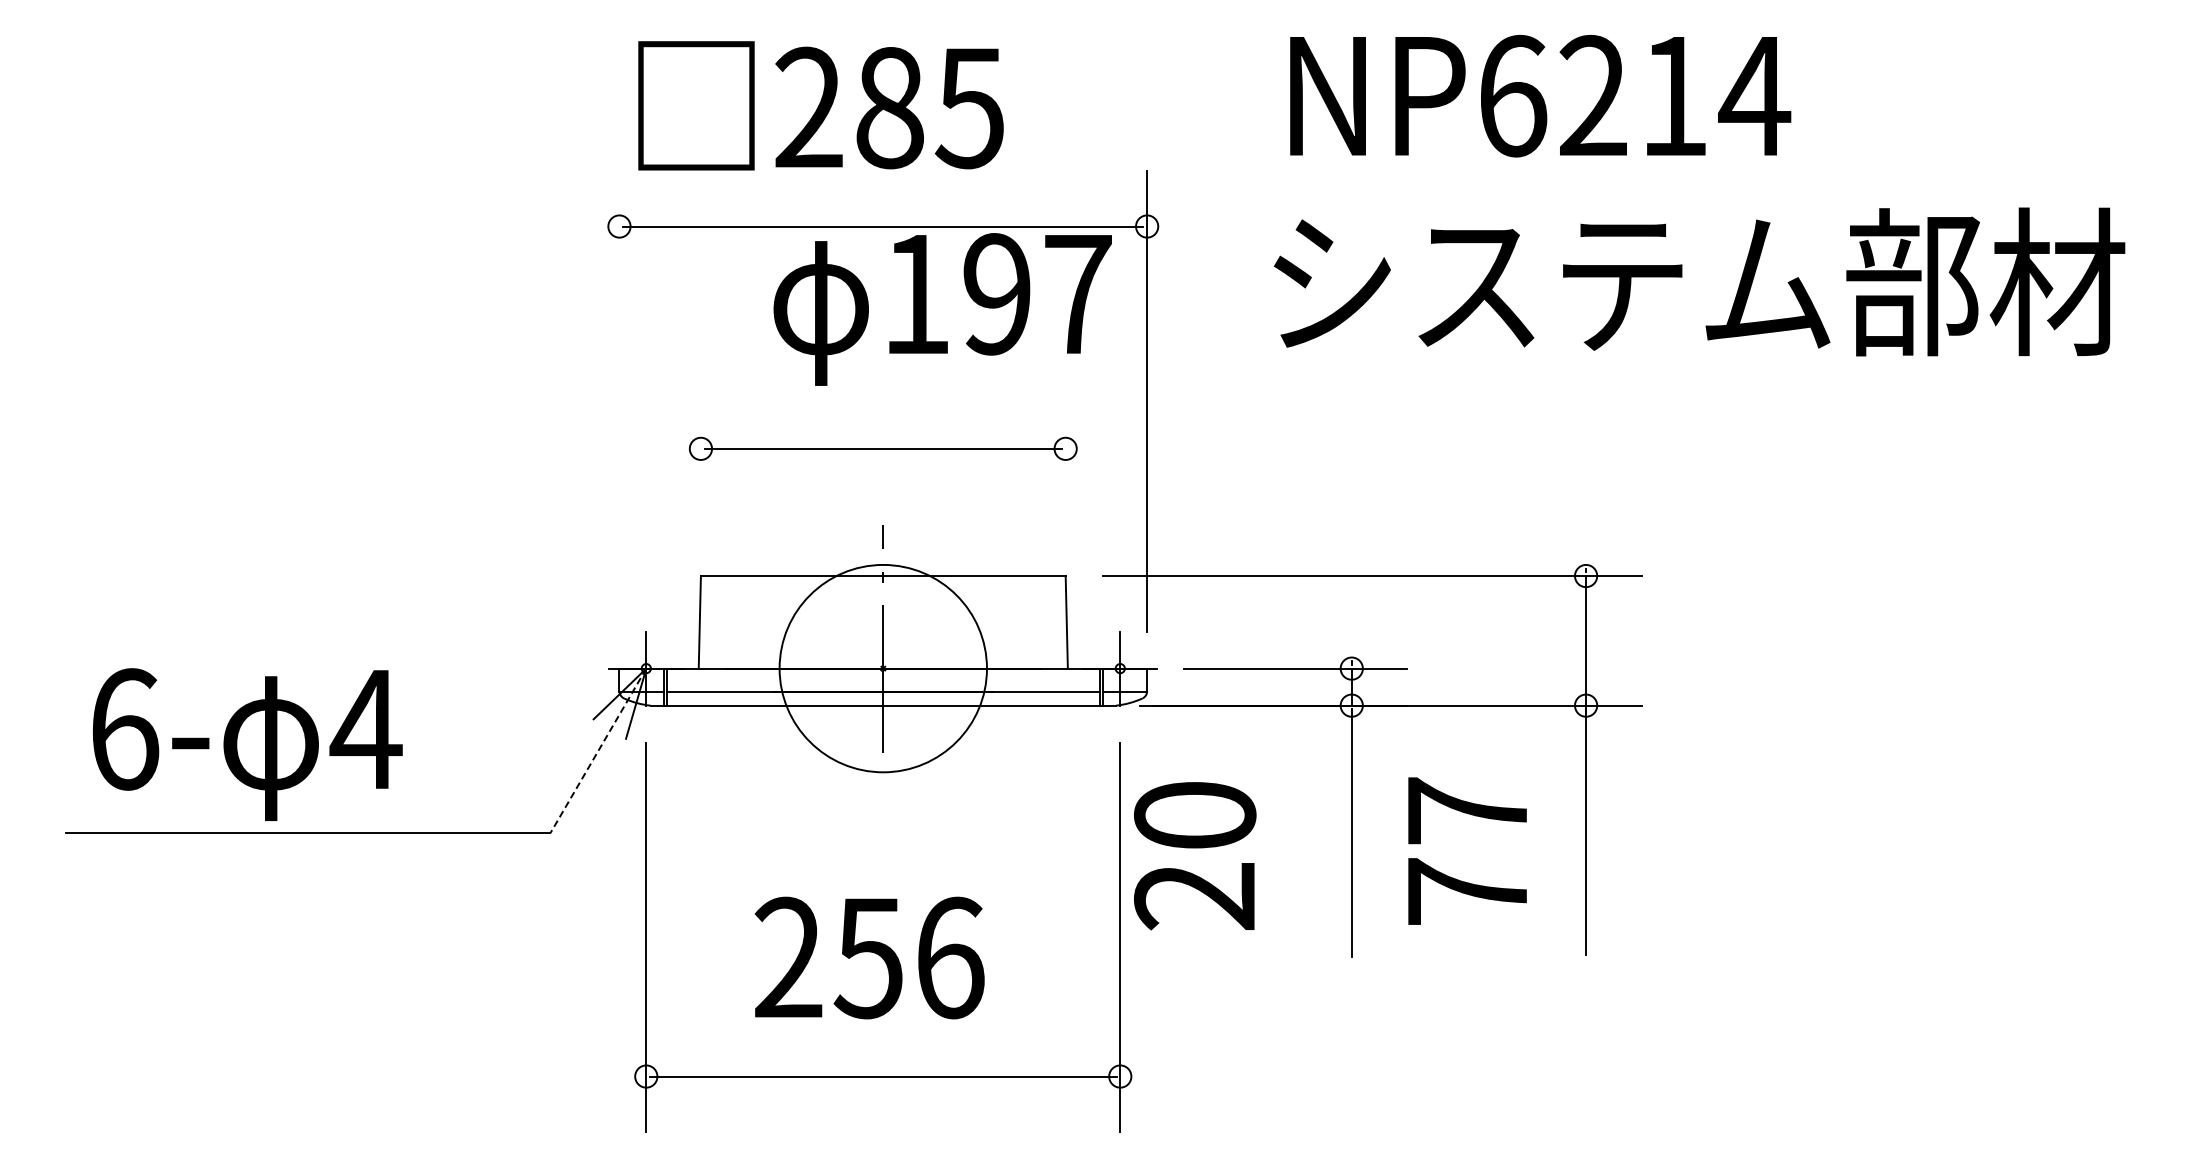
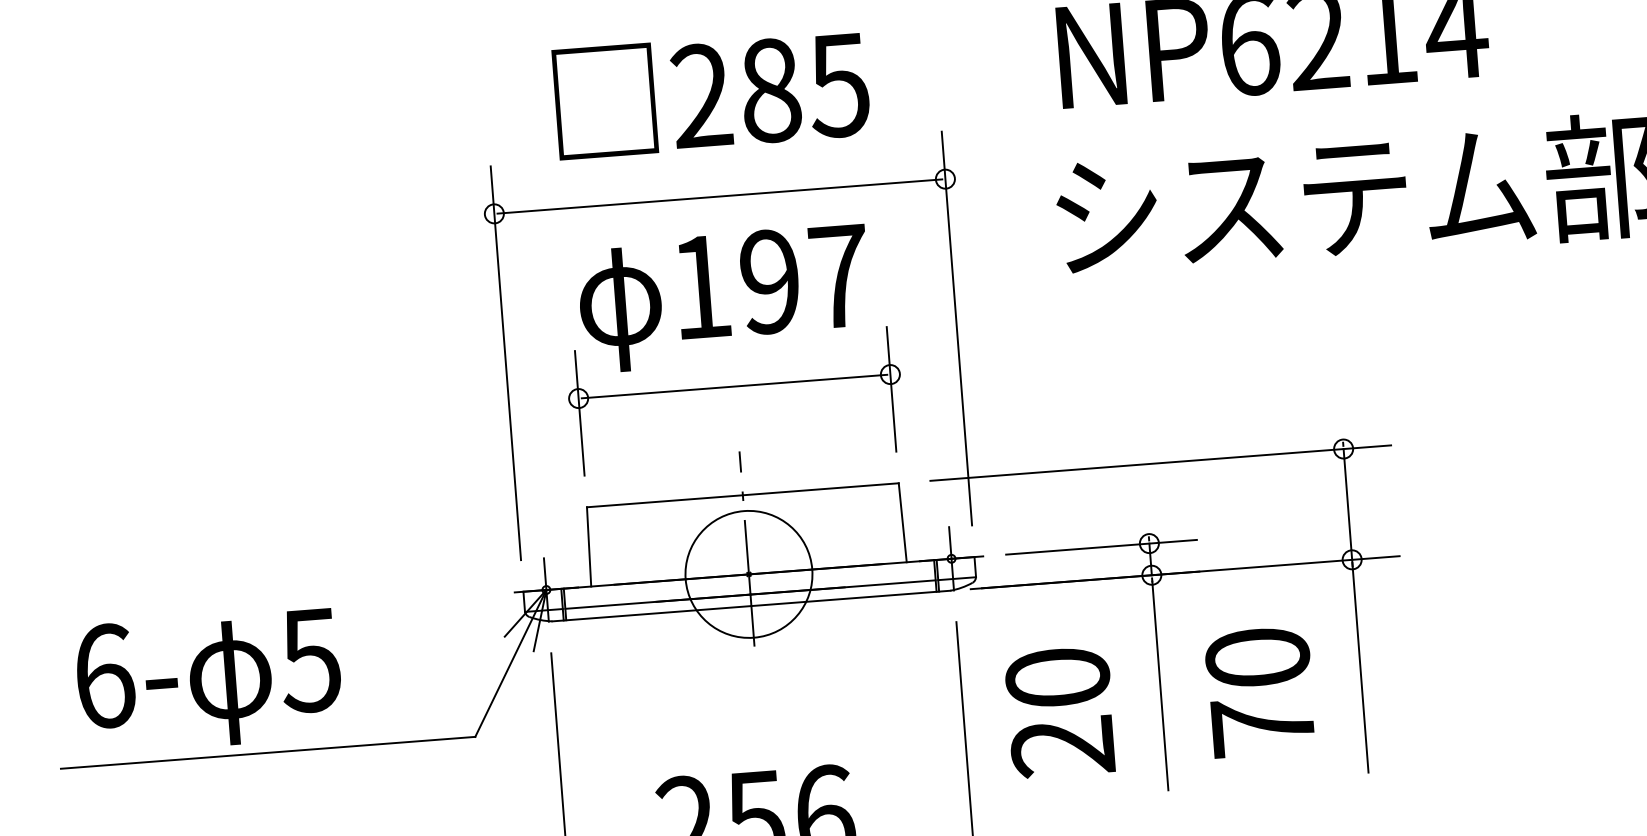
text: (820, 105) -> (711, 93), moved
text: (942, 309) -> (724, 298), moved
line: (619, 400) -> (505, 362), added
line: (700, 466) -> (579, 413), added
line: (1065, 466) -> (891, 389), added
circle: (883, 668) -> (749, 574), size x0.71
text: (365, 730) -> (310, 661), 4 -> 5
line: (598, 751) -> (510, 663), dashed -> solid
text: (1467, 810) -> (1257, 657), 77 -> 70
text: (1195, 856) -> (1060, 712), moved

